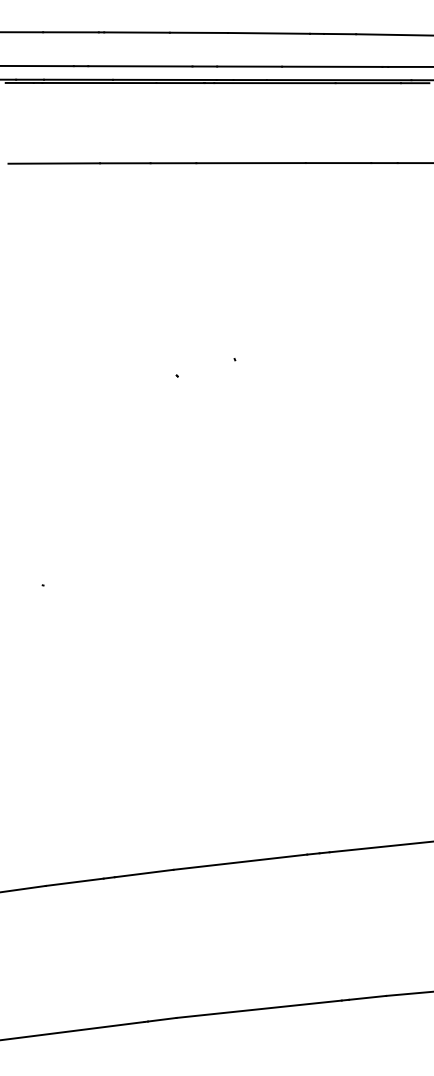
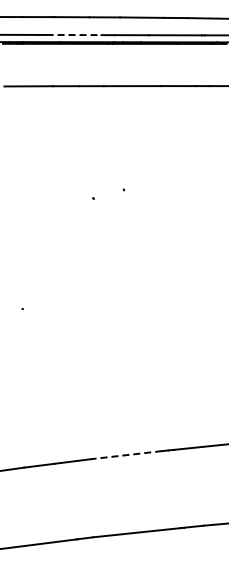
line: (141, 67) -> (74, 35), solid -> dashed
line: (239, 862) -> (126, 455), solid -> dashed

